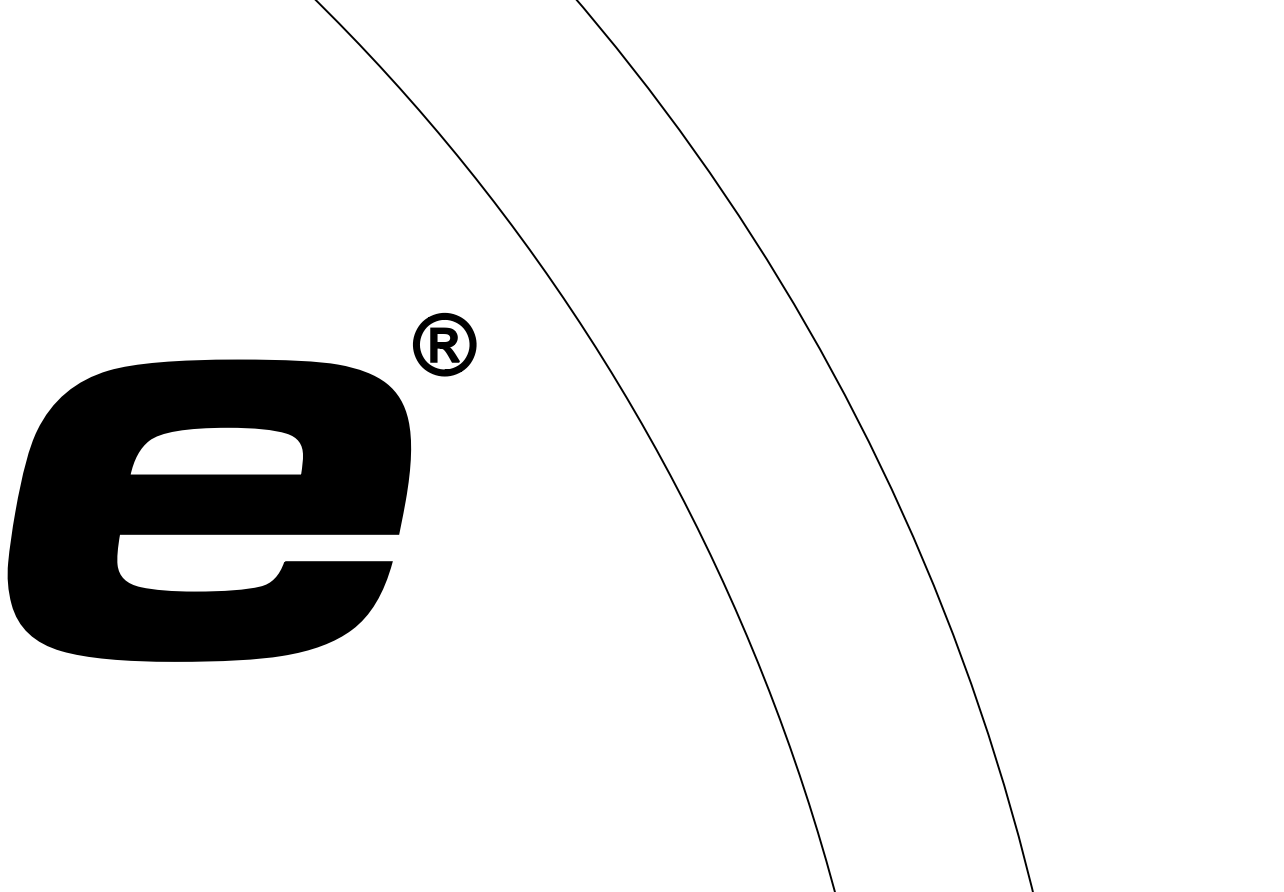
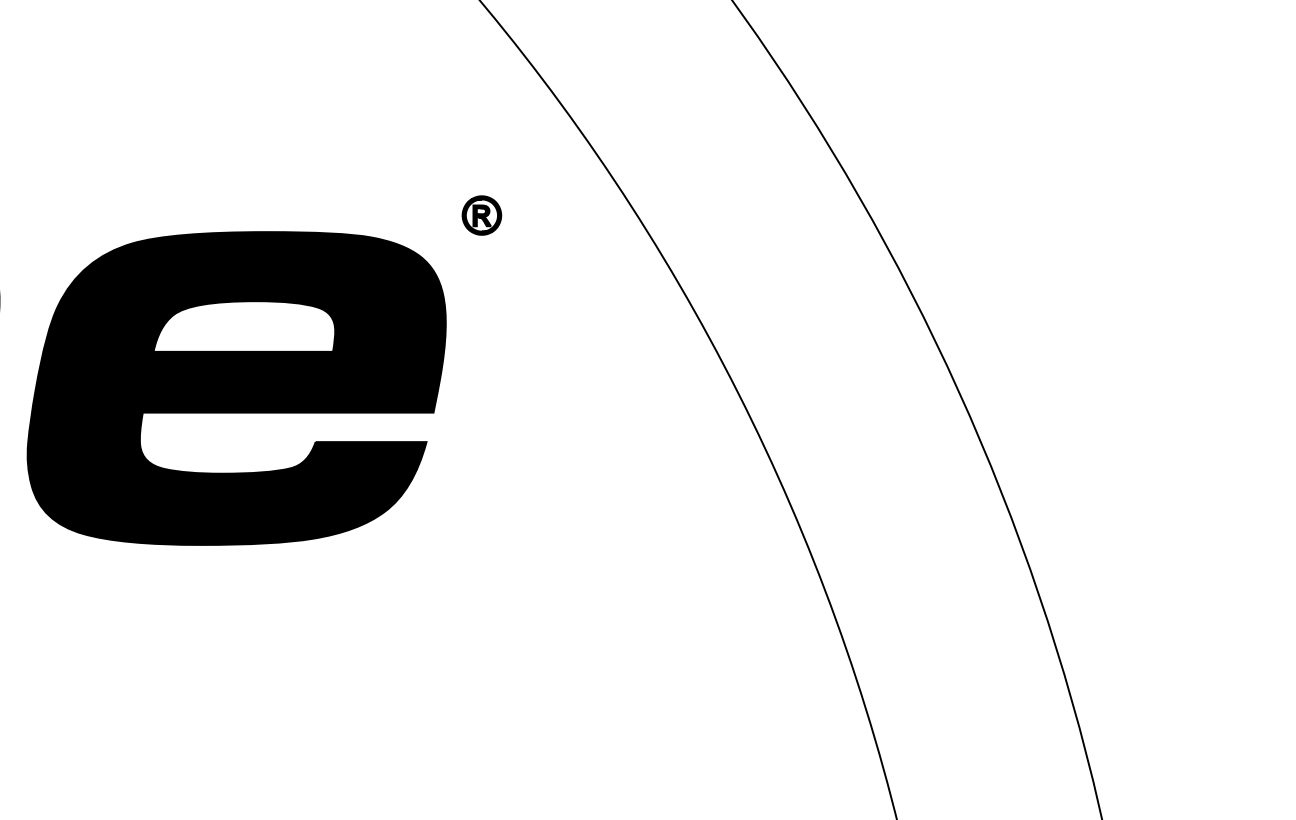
part: (444, 344) -> (481, 215), size x0.6

